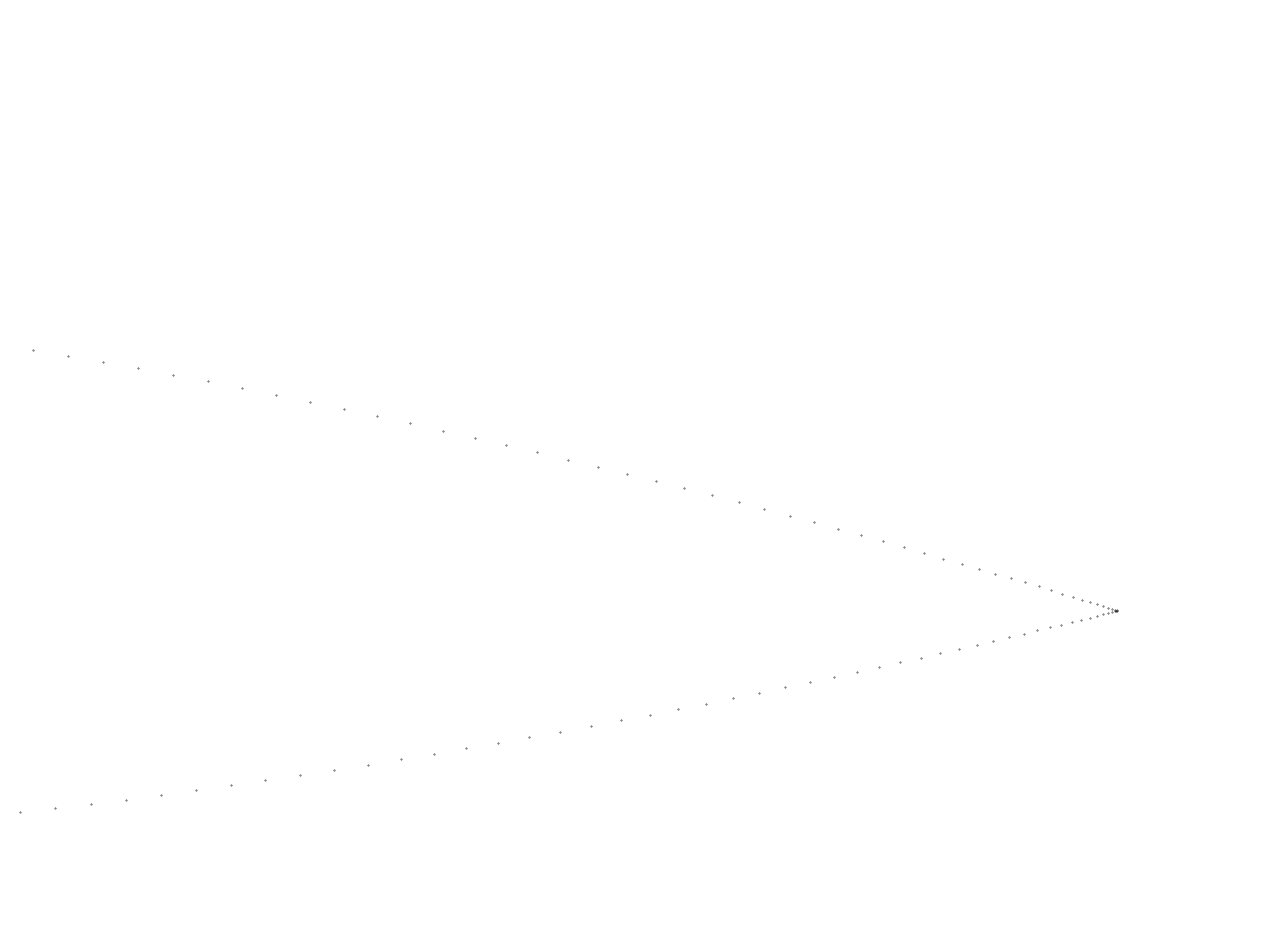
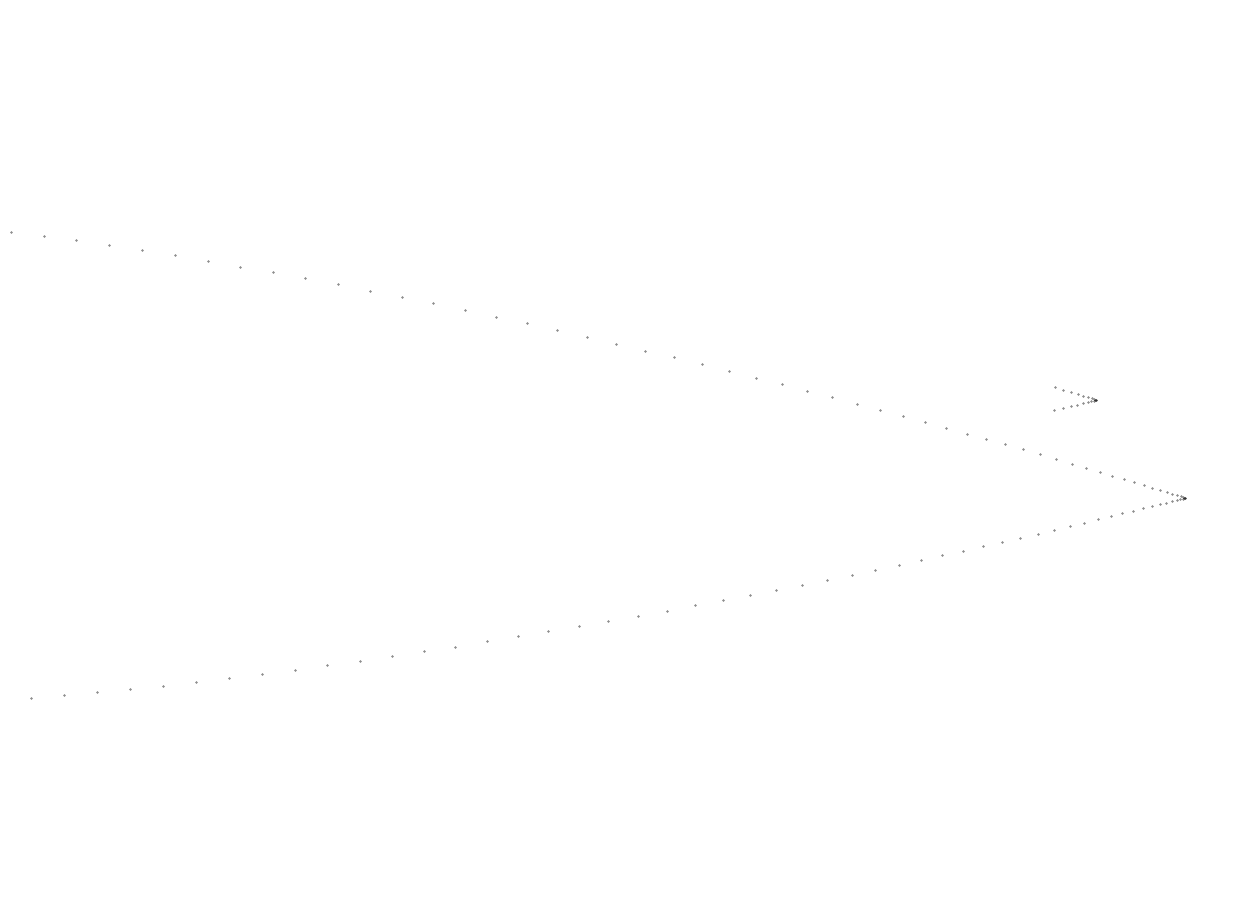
part: (999, 503) -> (1075, 398), added

